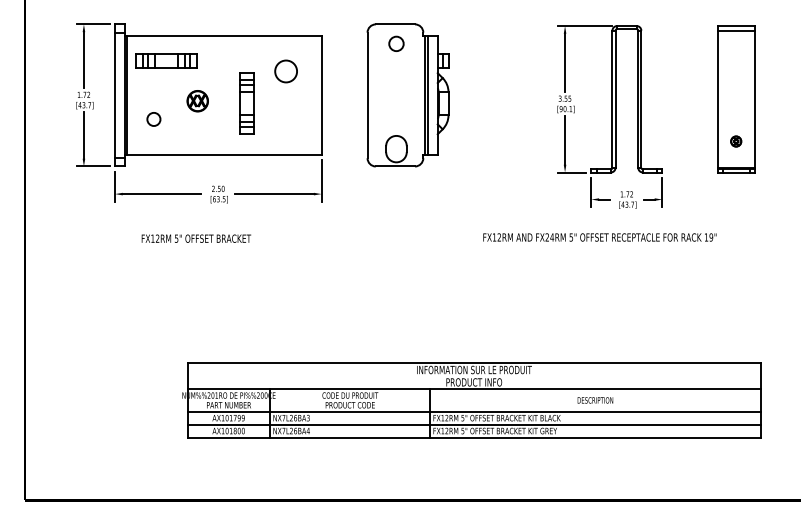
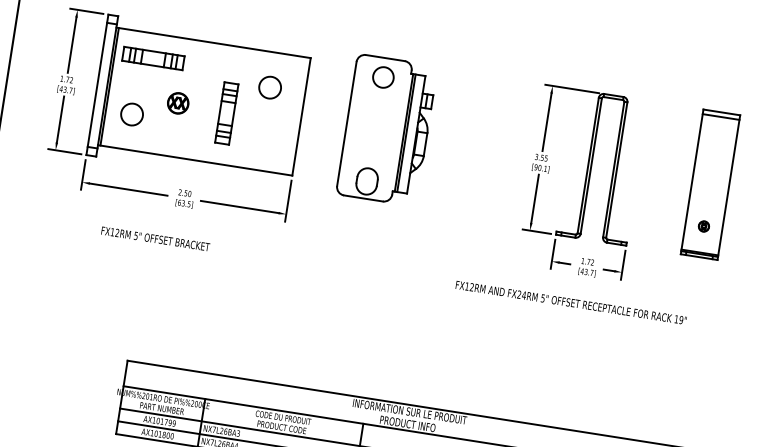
circle: (396, 43) -> (383, 77), size x1.43
circle: (153, 119) -> (131, 114), size x1.67
text: (599, 237) -> (570, 302), moved

